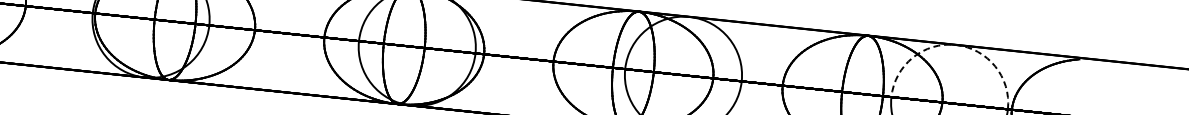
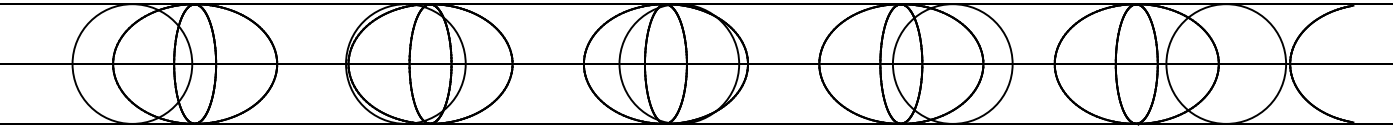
arc: (955, 45) -> (1226, 4), dashed -> solid

